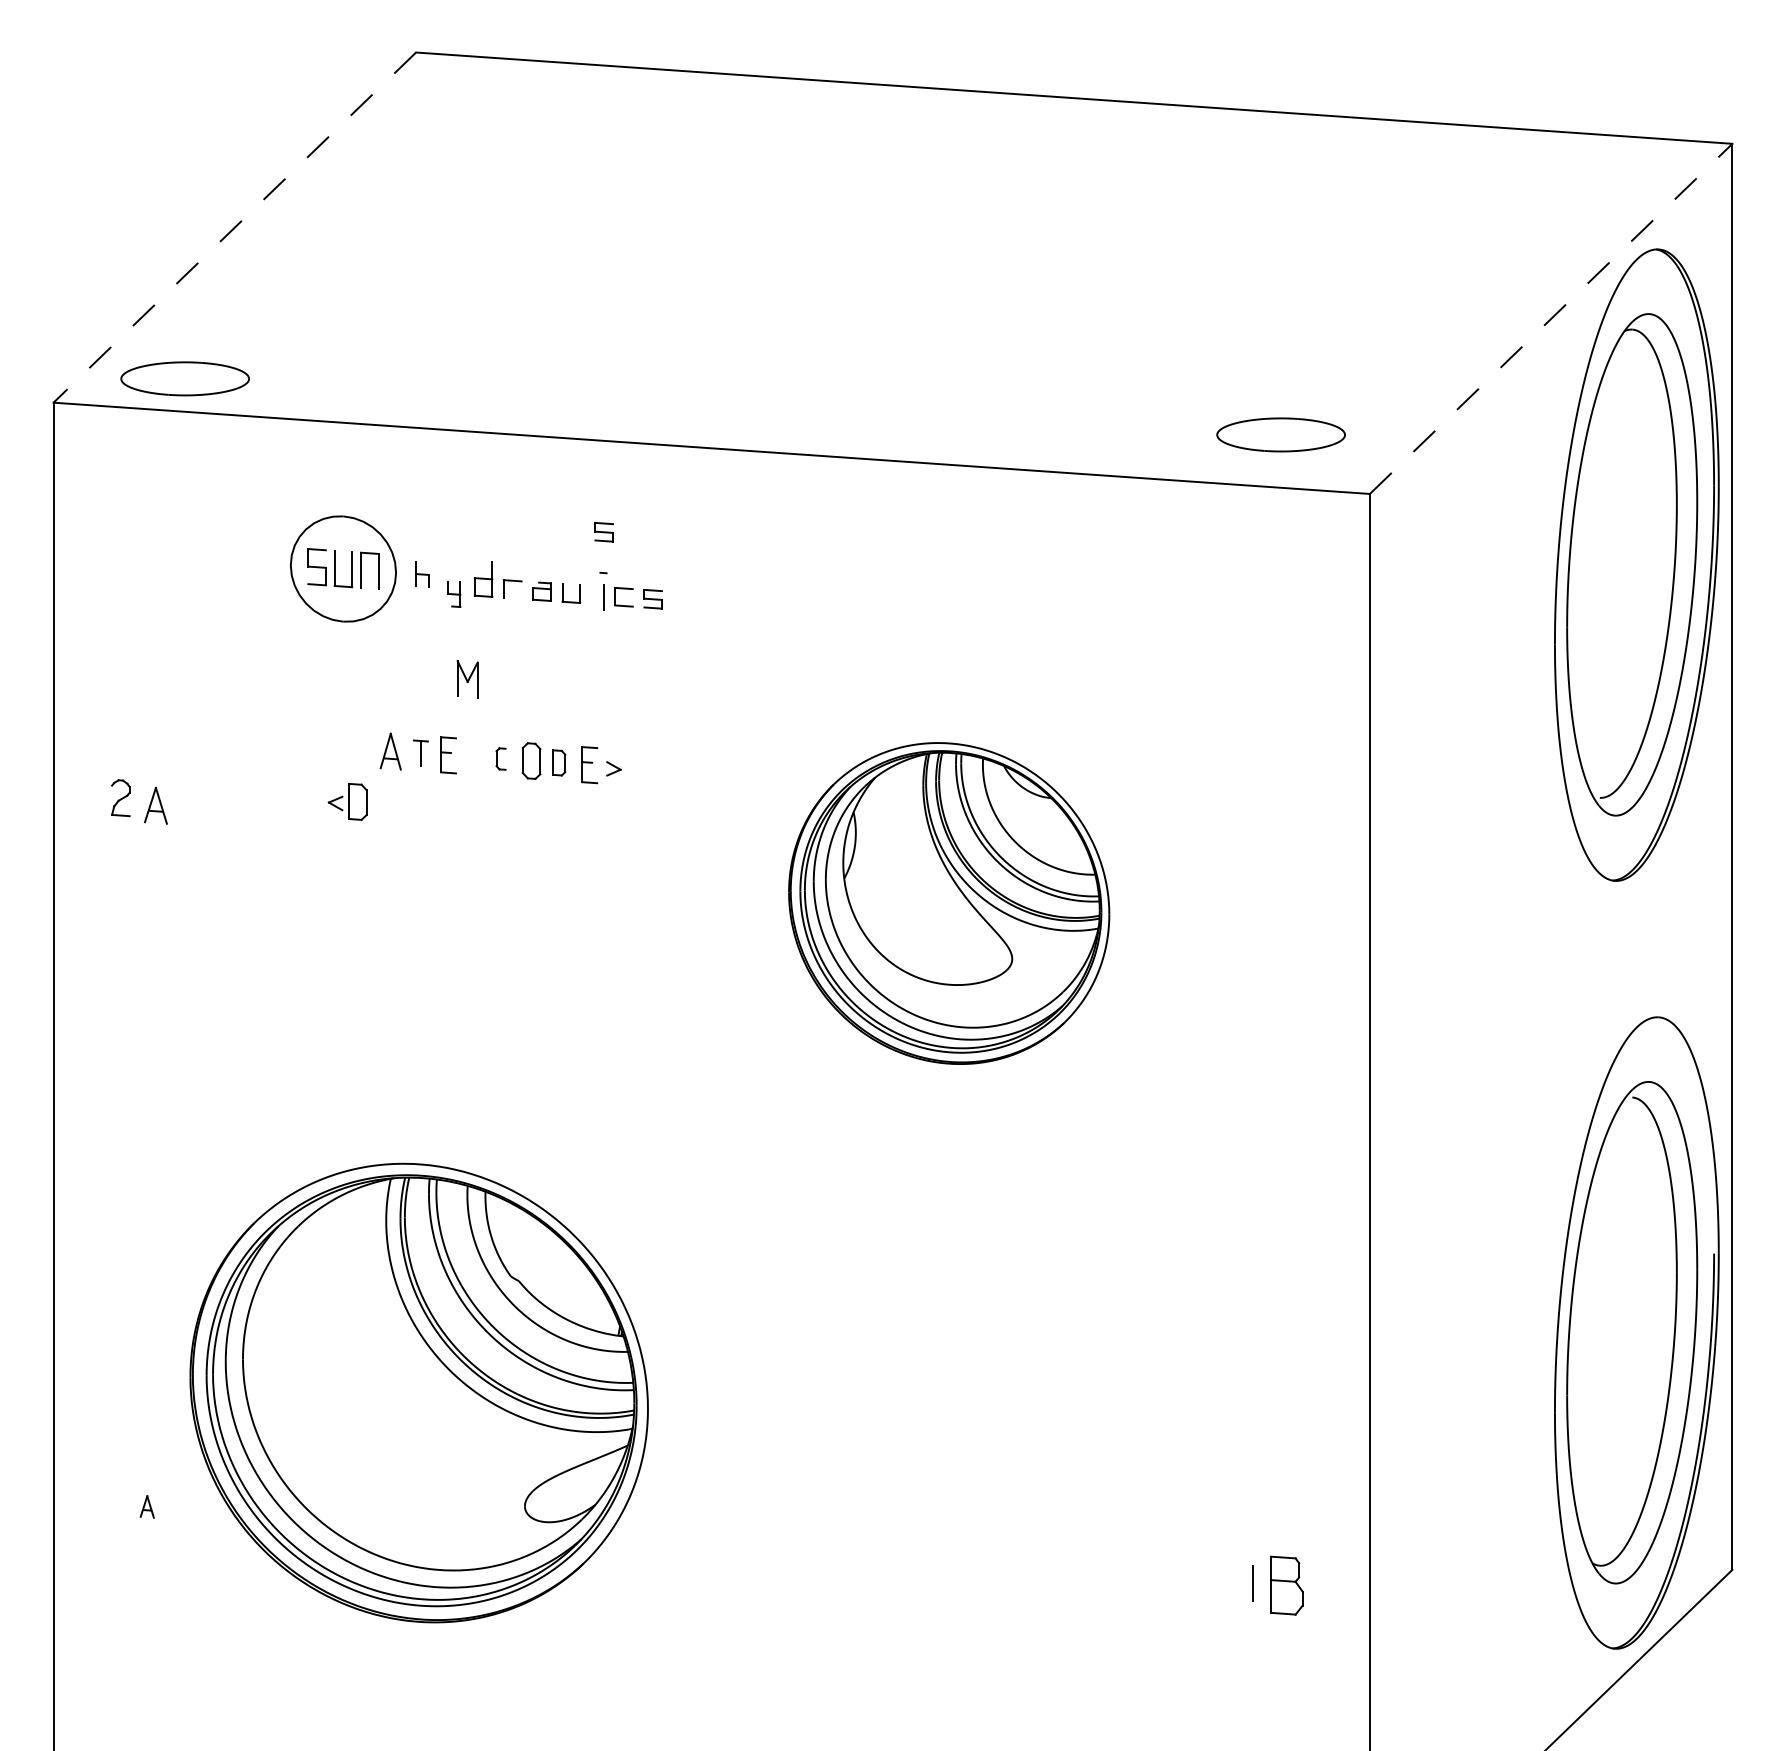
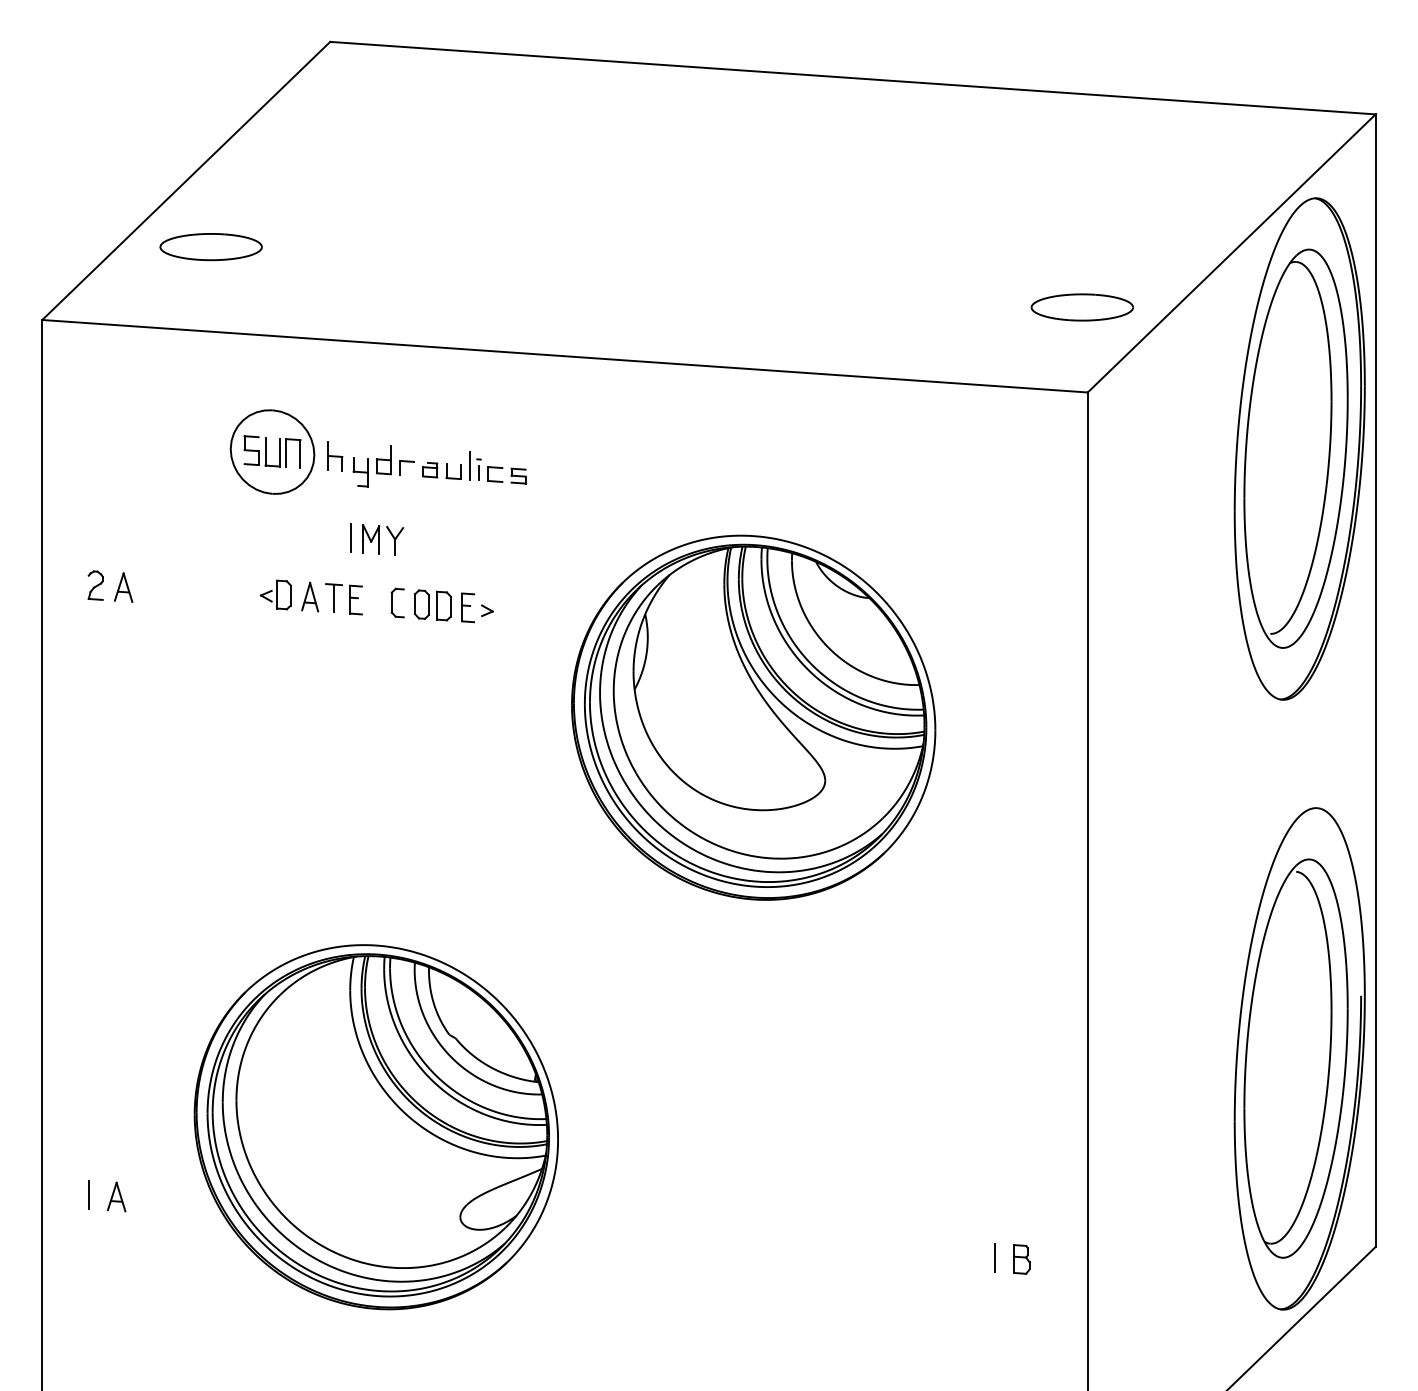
line: (234, 227) -> (186, 180), dashed -> solid
line: (1551, 318) -> (1231, 253), dashed -> solid
part: (184, 378) -> (210, 246), moved
part: (1280, 434) -> (1081, 307), moved
part: (603, 532) -> (479, 423), removed
part: (422, 574) -> (335, 456), size x1.43
line: (591, 585) -> (469, 465), added
part: (603, 591) -> (479, 469), size x0.71
part: (453, 594) -> (359, 472), size x1.43
line: (441, 677) -> (350, 538), added
part: (497, 680) -> (394, 540), added
part: (420, 752) -> (333, 597), size x1.43
part: (500, 758) -> (397, 602), size x1.67
part: (558, 762) -> (443, 605), size x1.43
part: (120, 797) -> (95, 585), moved
part: (347, 801) -> (275, 594), moved
part: (155, 805) -> (123, 587), moved
part: (948, 903) -> (753, 717), size x1.43
part: (418, 1392) -> (375, 1126), moved
line: (112, 1503) -> (89, 1194), added
part: (147, 1506) -> (116, 1196), size x1.67
part: (1286, 1585) -> (1021, 1259), size x0.62

